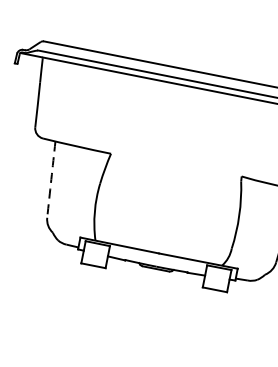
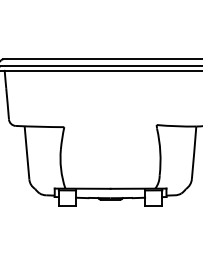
arc: (52, 179) -> (27, 152), dashed -> solid

